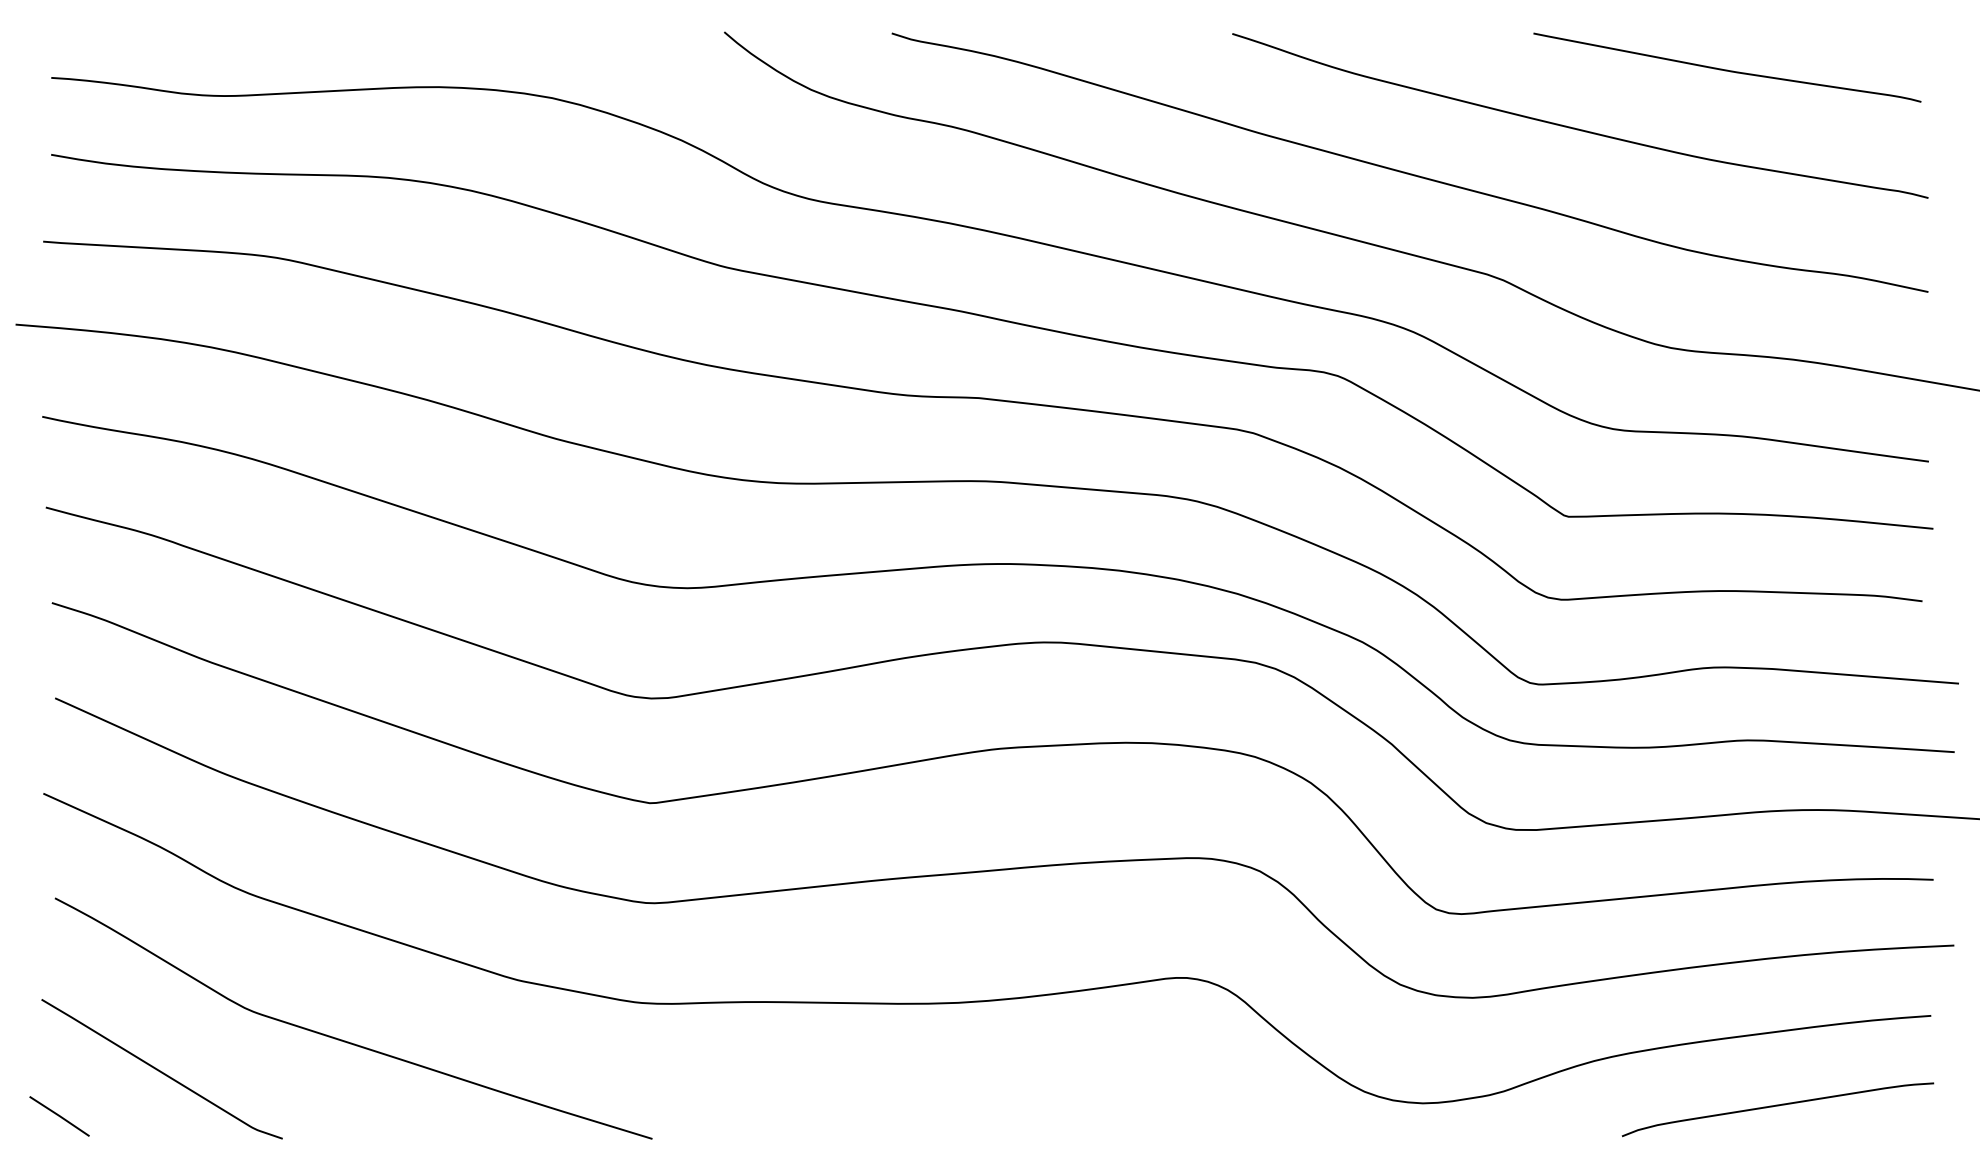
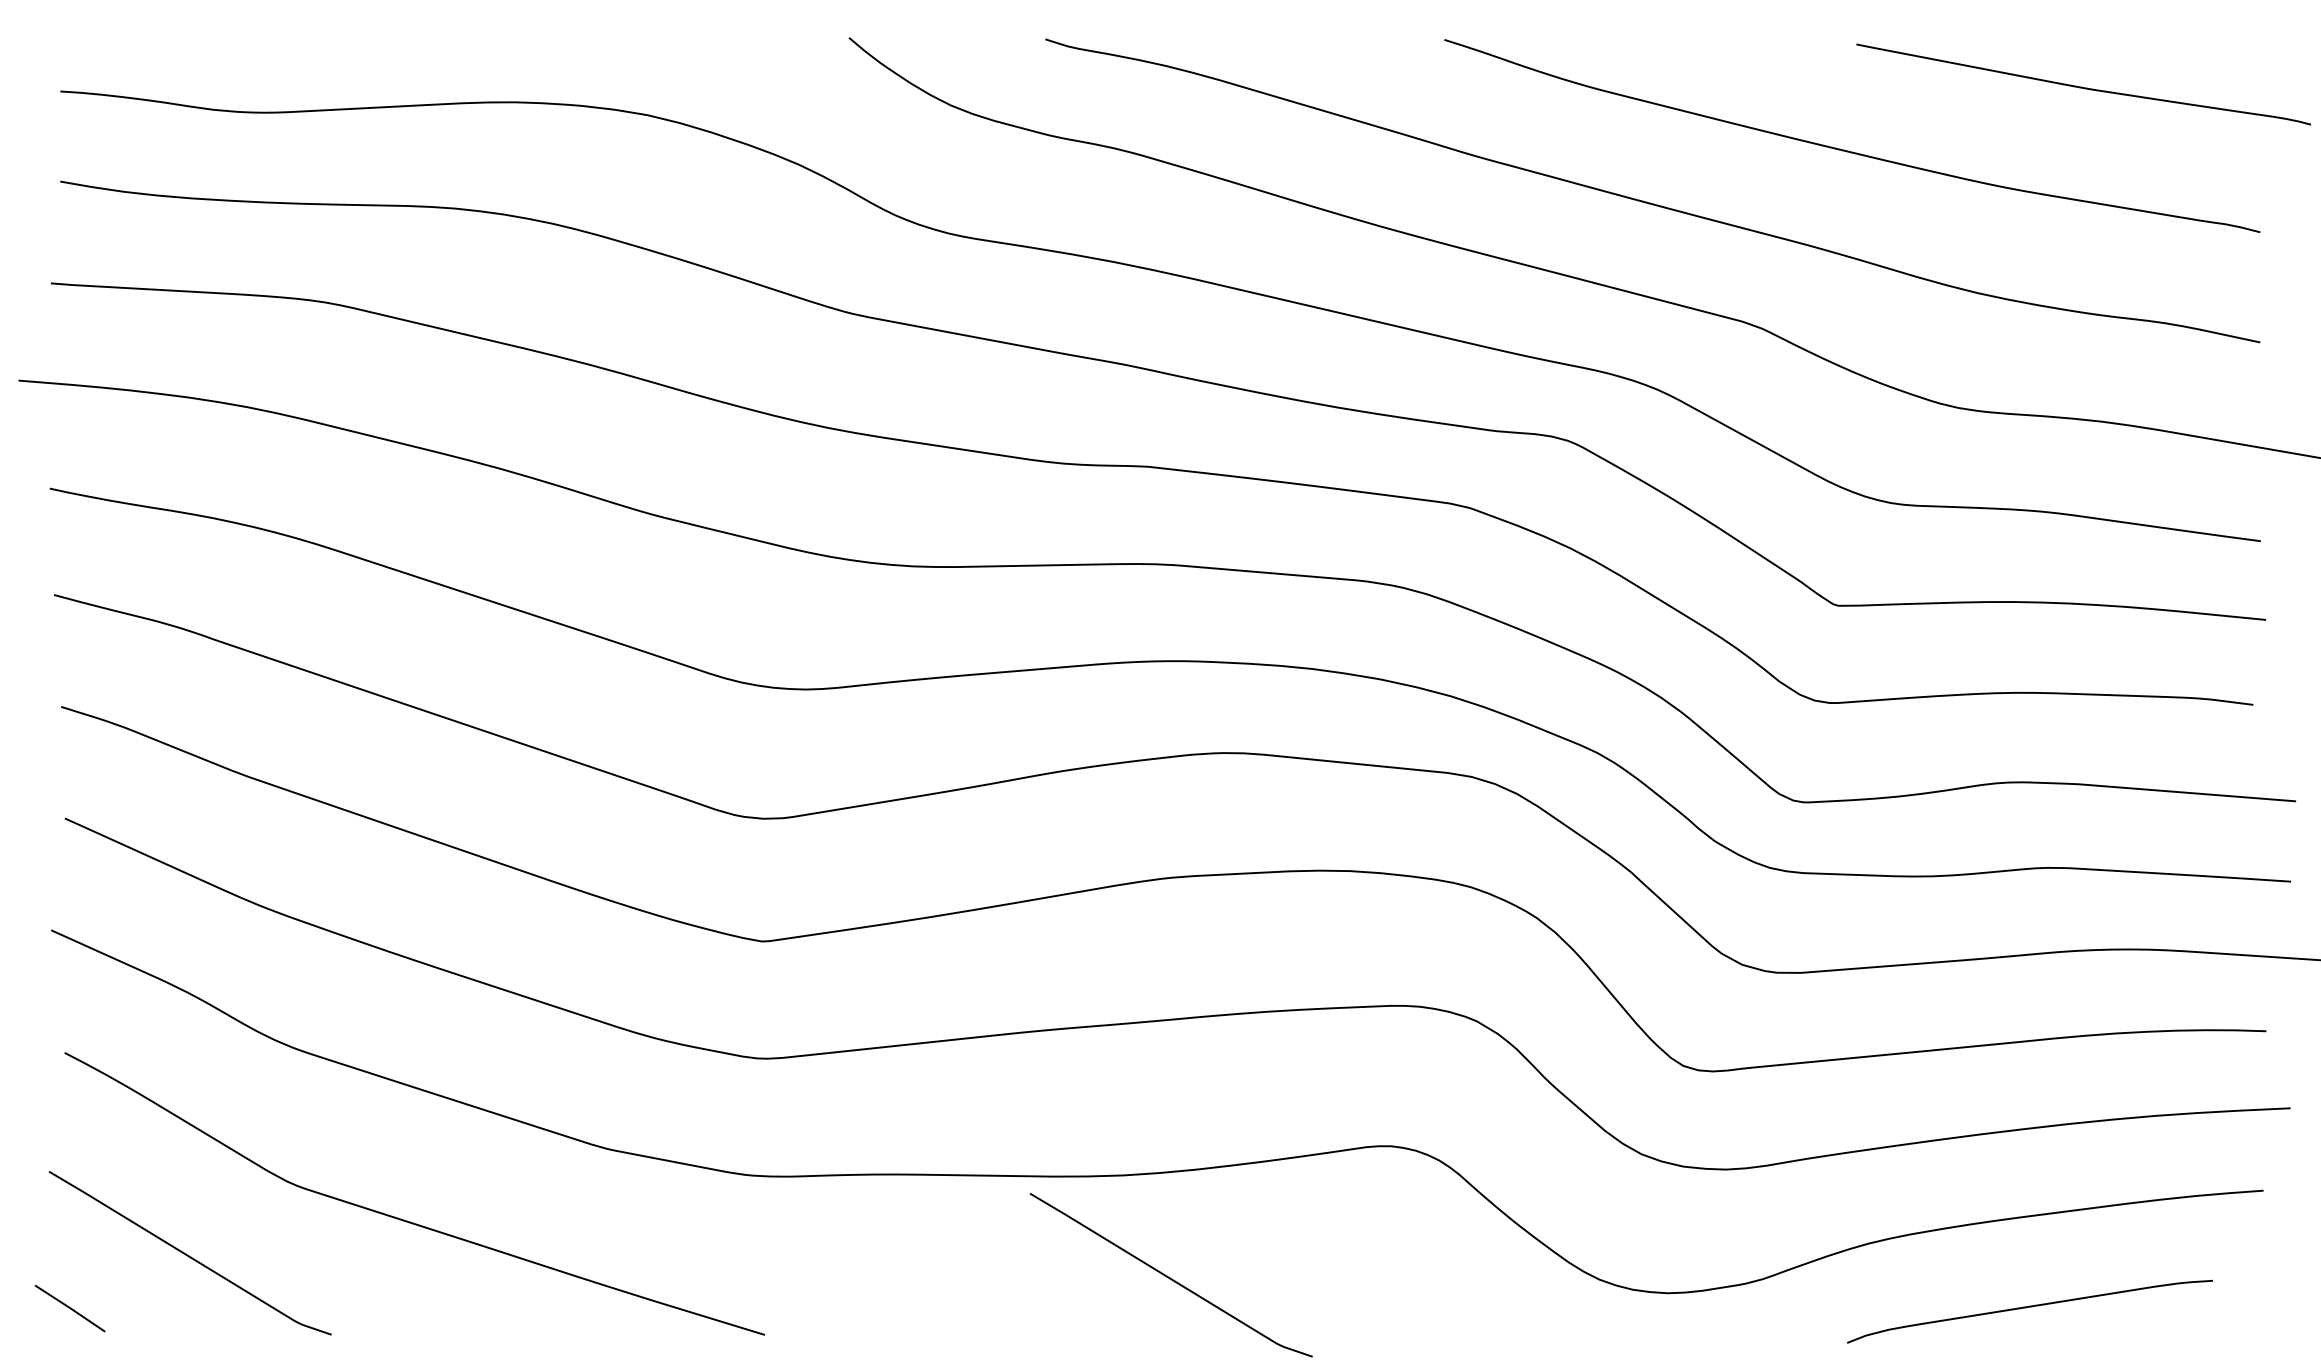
curve: (1726, 69) -> (2082, 86), moved
curve: (998, 1089) -> (1170, 1277), added
curve: (1777, 1106) -> (2029, 1307), moved

